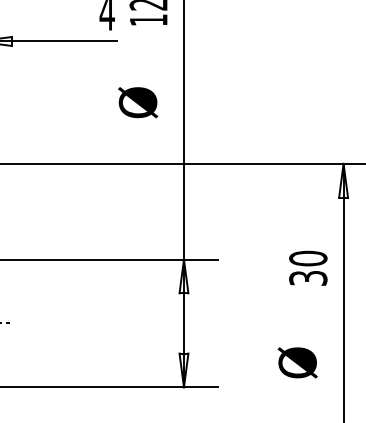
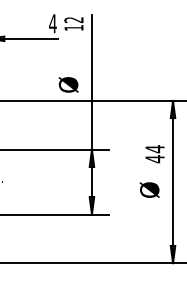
text: (137, 101) -> (68, 84), moved
text: (307, 269) -> (154, 154), 30 -> 44
text: (297, 361) -> (149, 189), moved

